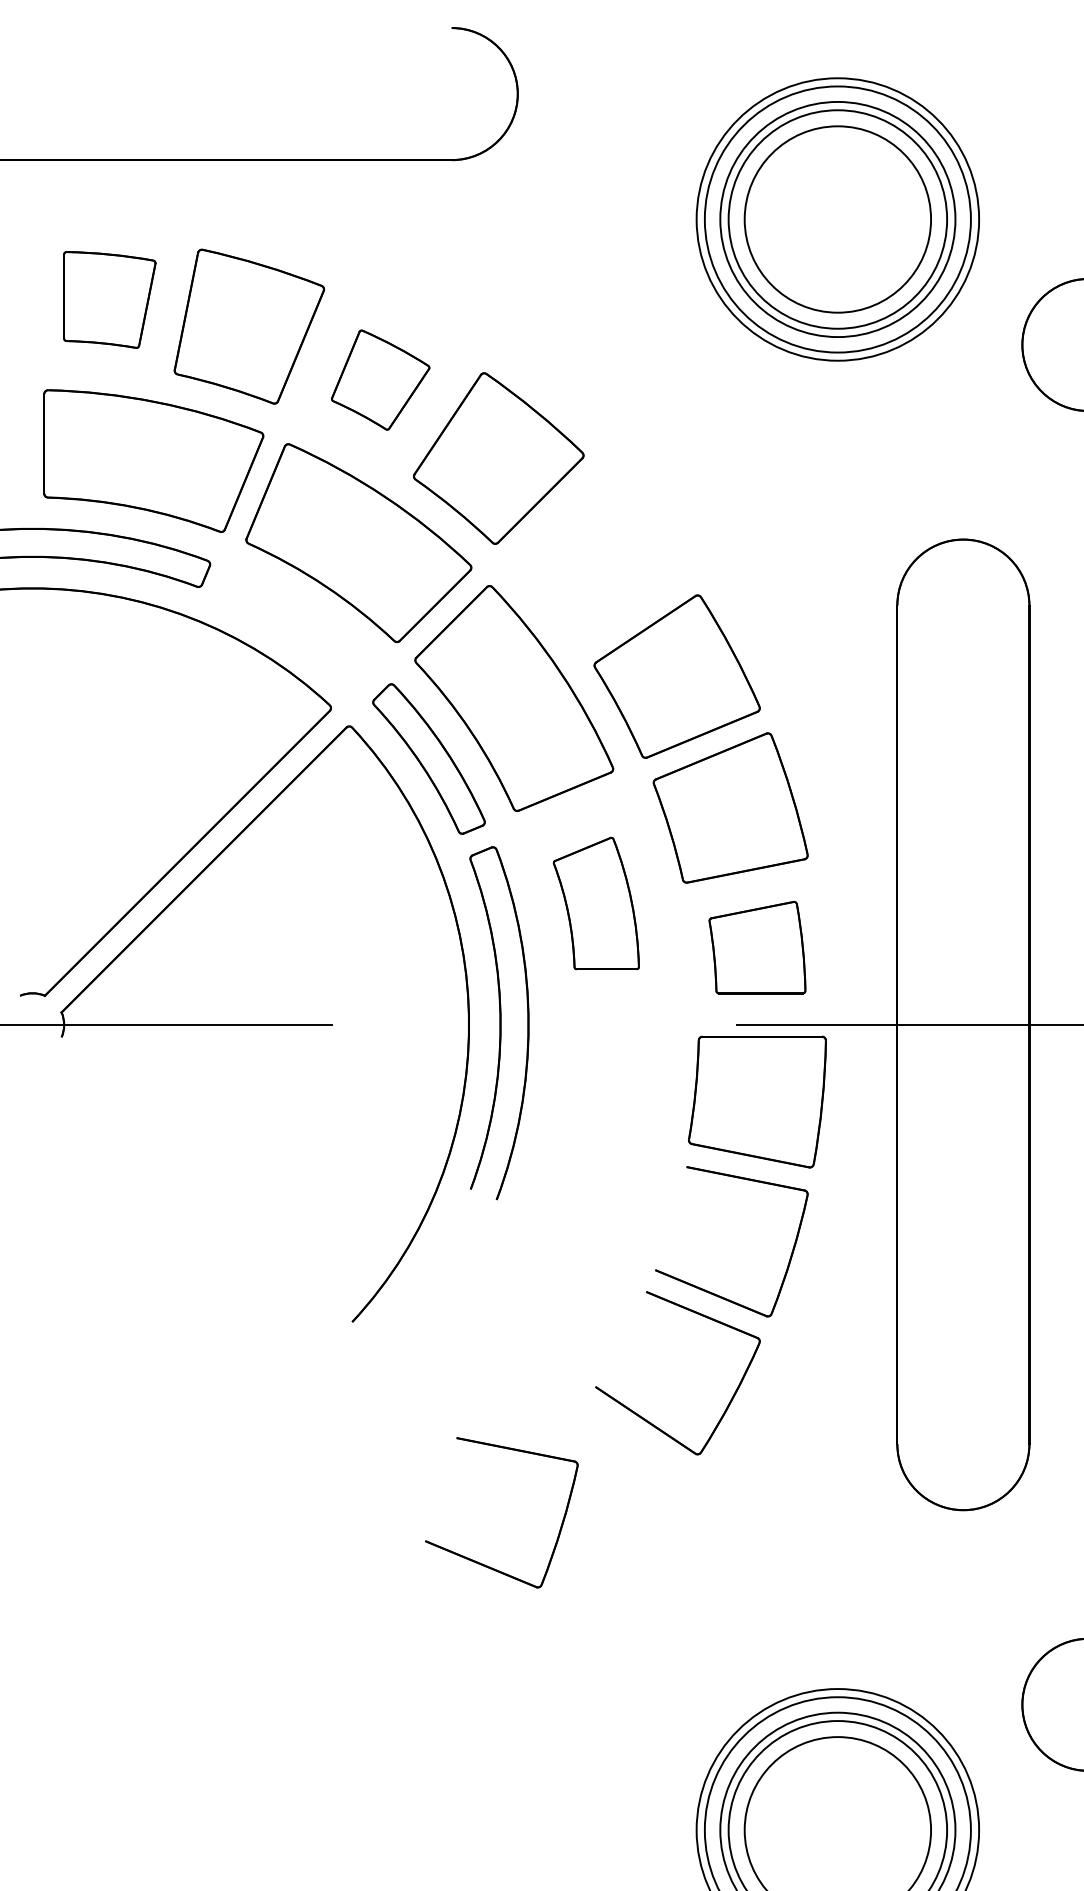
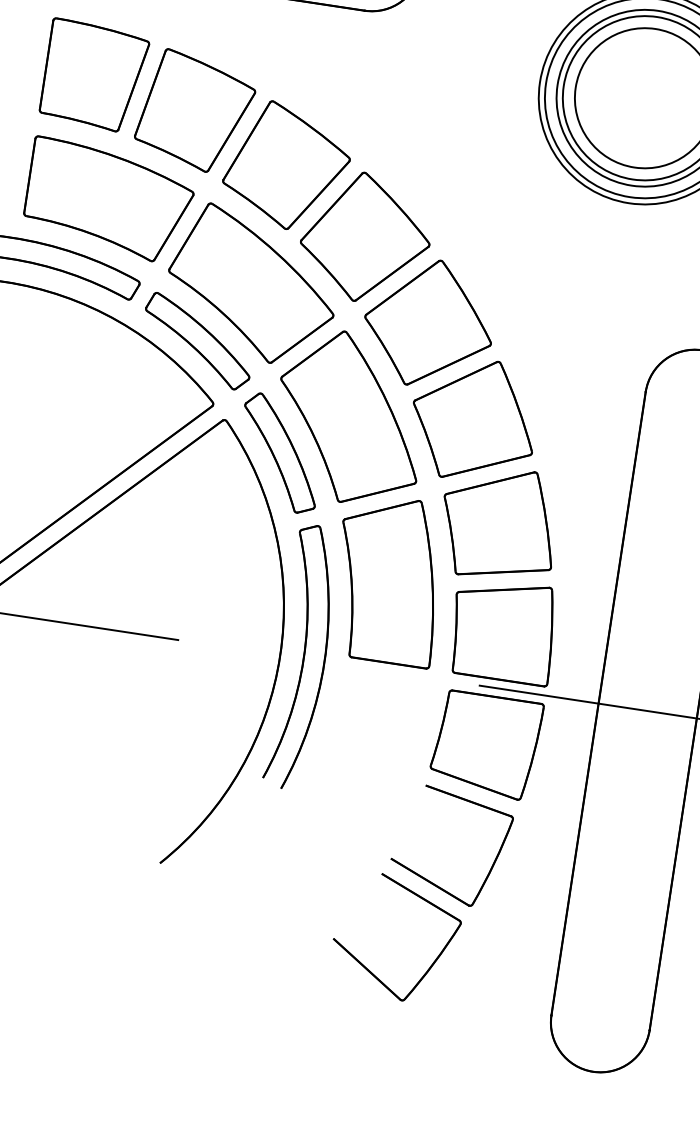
part: (109, 299) -> (94, 75), size x1.43
part: (380, 379) -> (286, 165), size x1.67
part: (598, 558) -> (428, 323), added
part: (298, 628) -> (198, 341), added
part: (596, 903) -> (388, 579), size x1.67
part: (757, 947) -> (503, 630), size x1.43
part: (480, 1562) -> (228, 1056), removed

